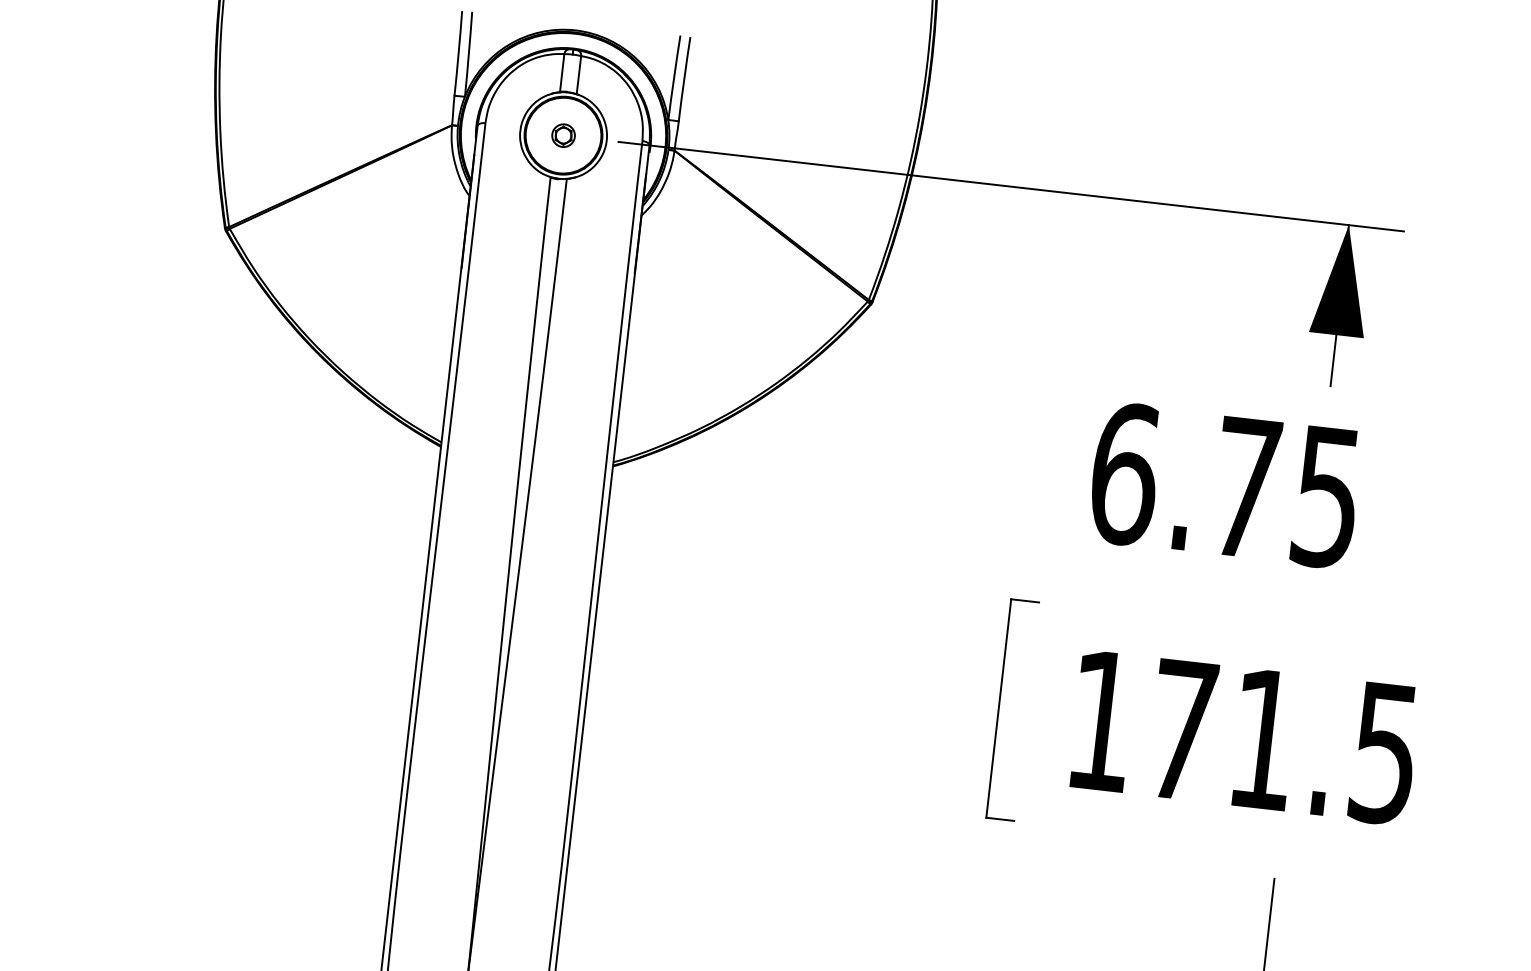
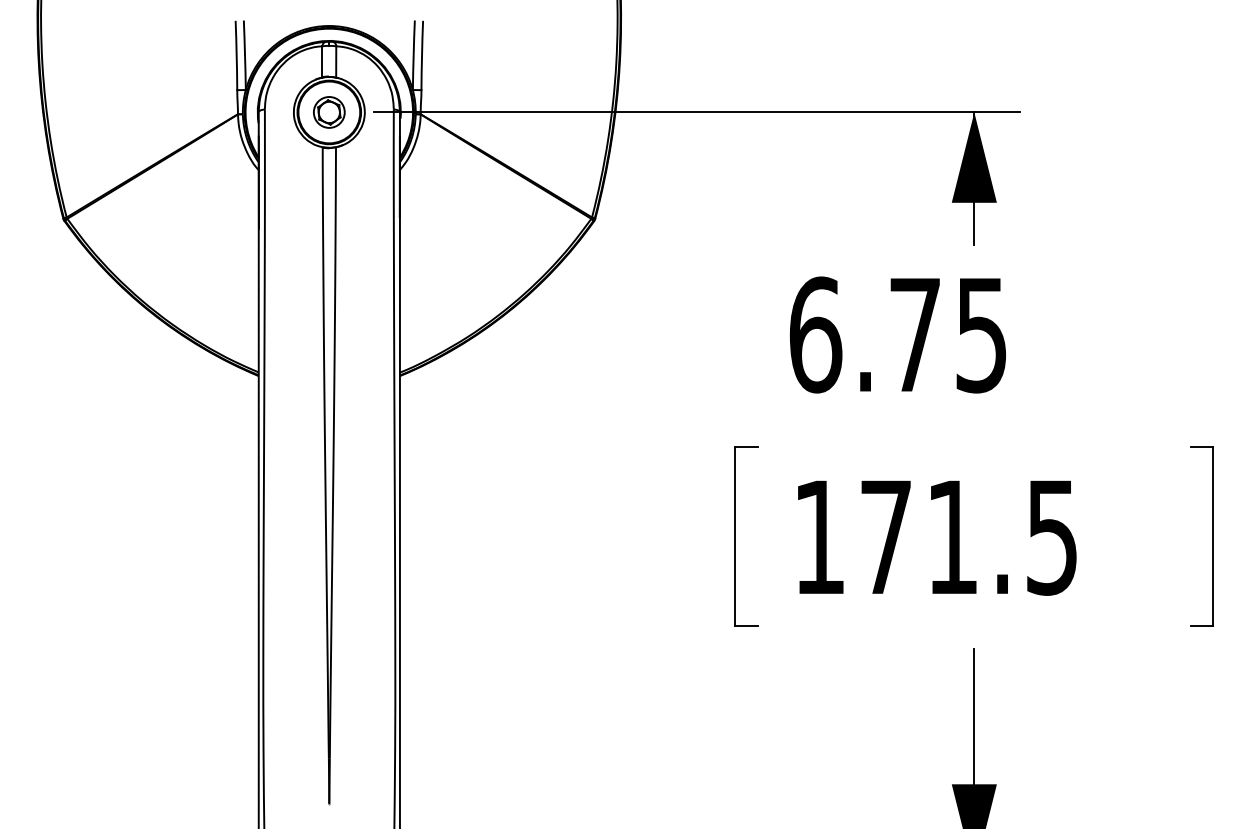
part: (563, 135) -> (329, 112), size x1.67

